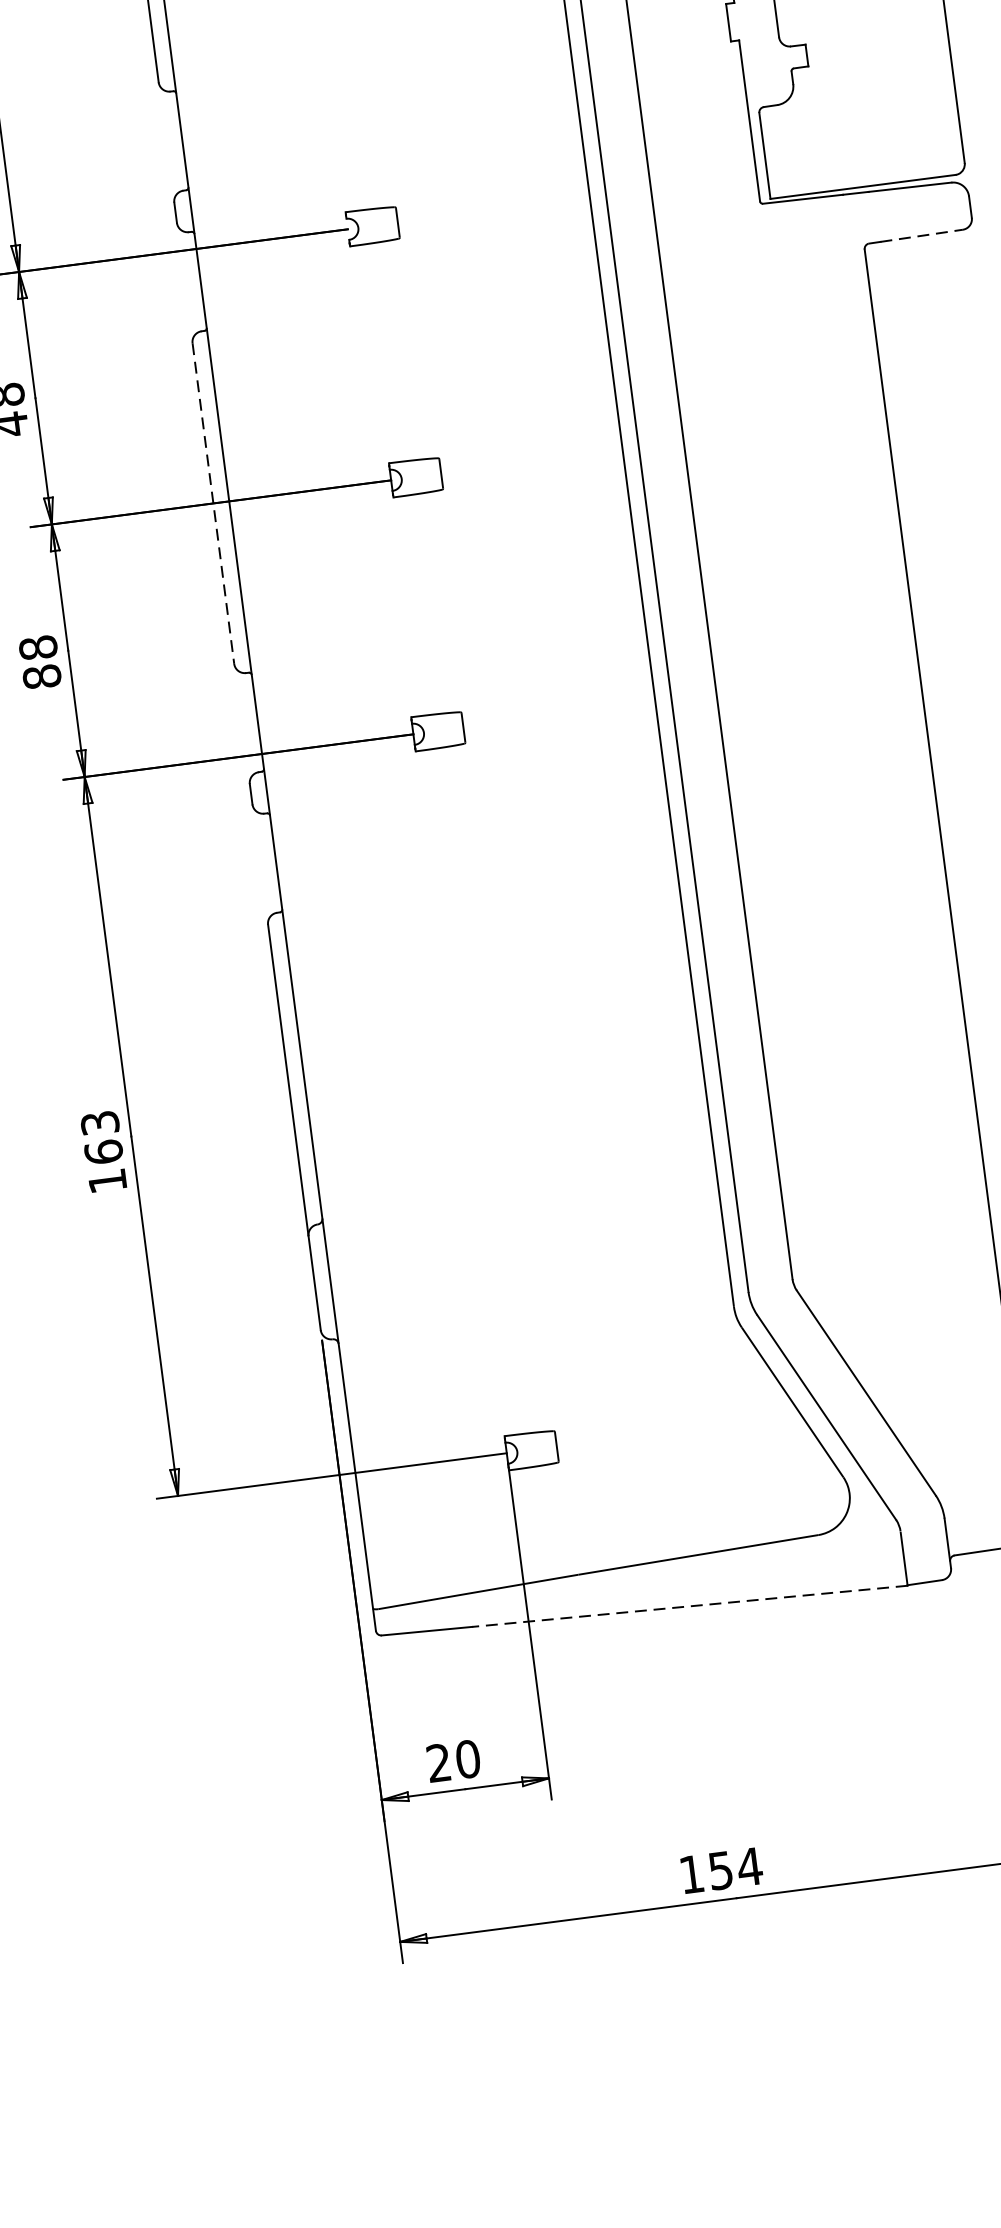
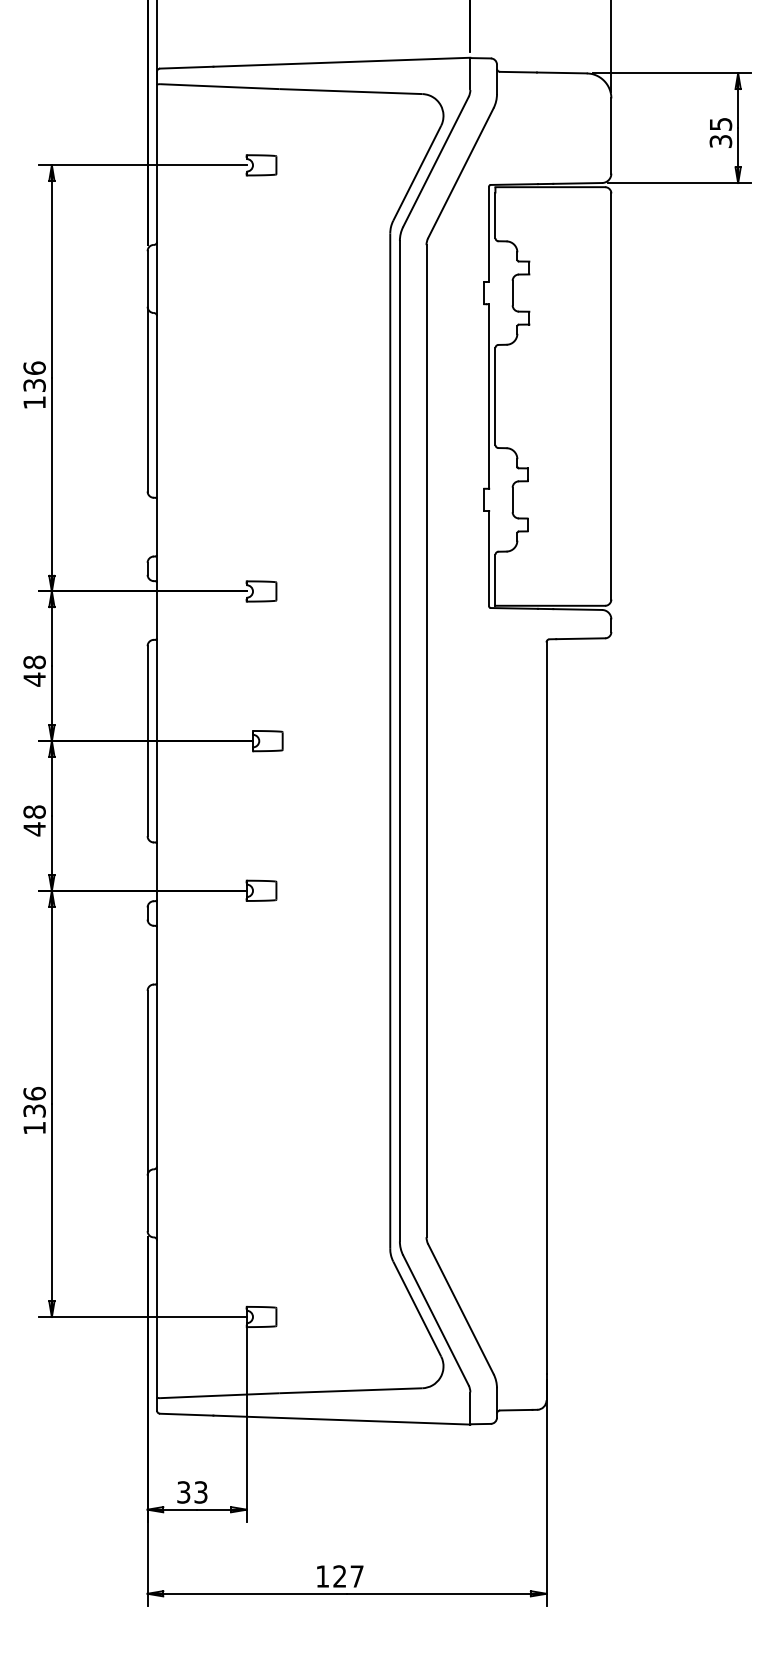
line: (922, 235) -> (581, 638), dashed -> solid
line: (213, 504) -> (147, 741), dashed -> solid
text: (41, 677) -> (34, 829), 88 -> 48
text: (101, 1136) -> (34, 1101), 163 -> 136
line: (689, 1607) -> (341, 1420), dashed -> solid
text: (453, 1761) -> (192, 1492), 20 -> 33
text: (735, 1868) -> (348, 1576), 154 -> 127

